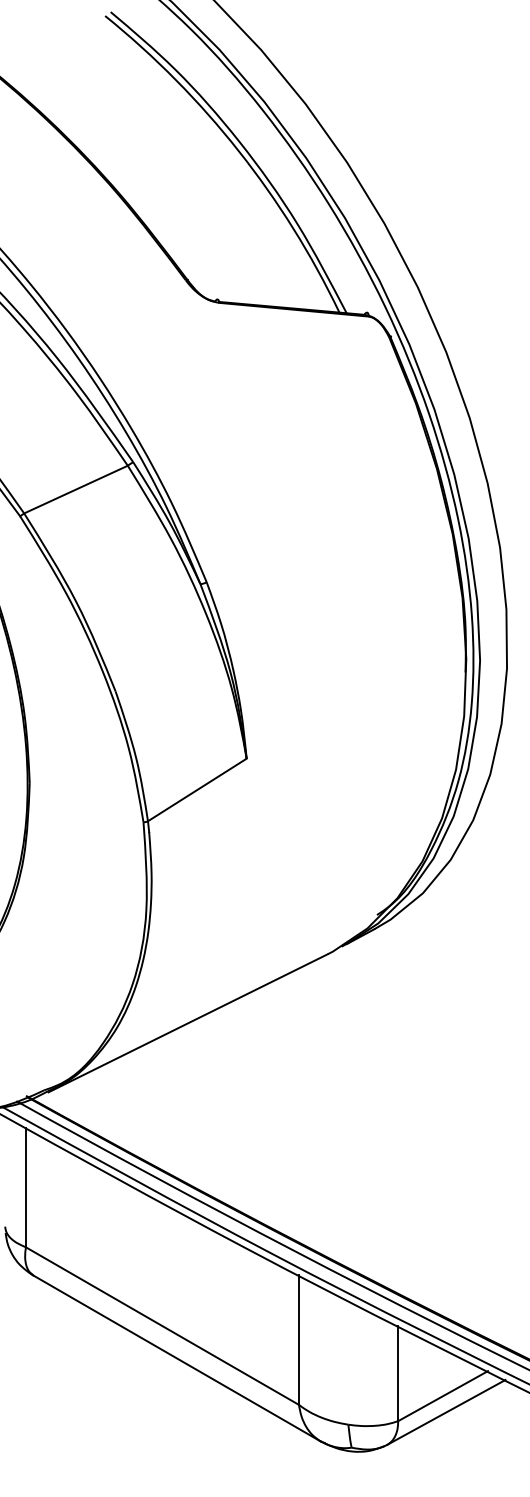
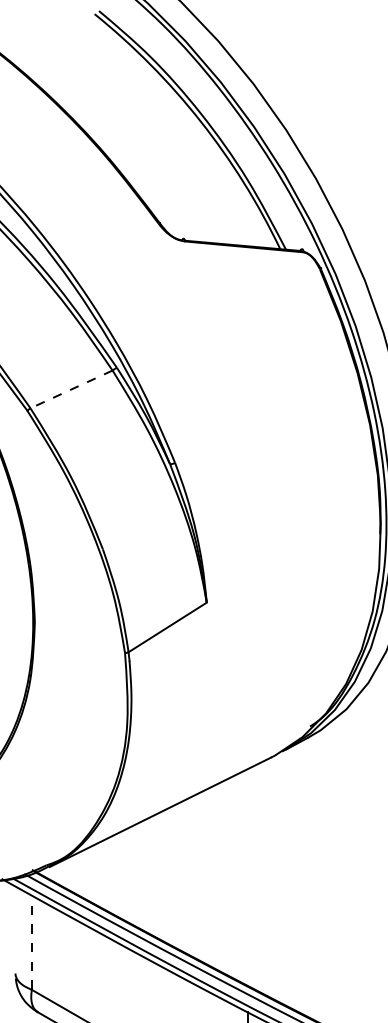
line: (75, 489) -> (71, 389), solid -> dashed
line: (25, 1187) -> (31, 942), solid -> dashed

